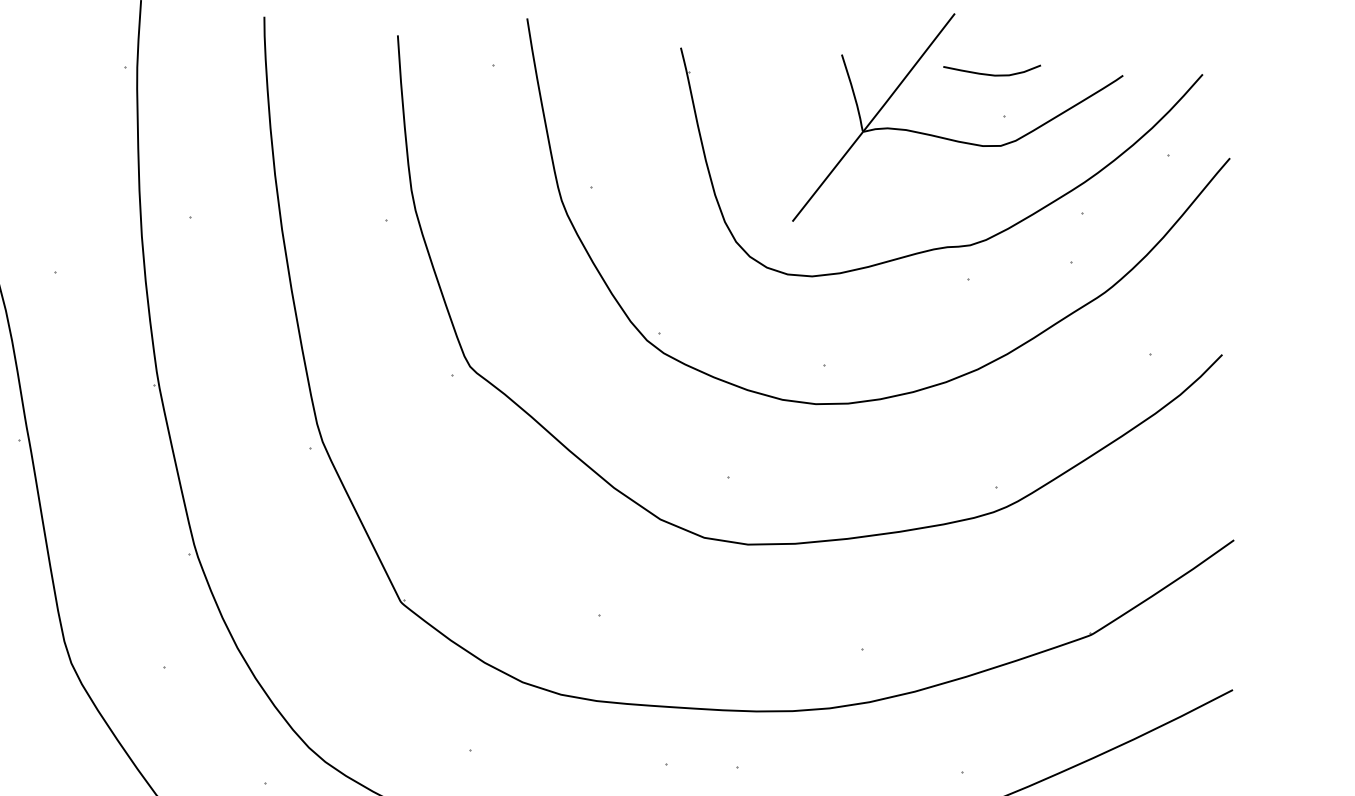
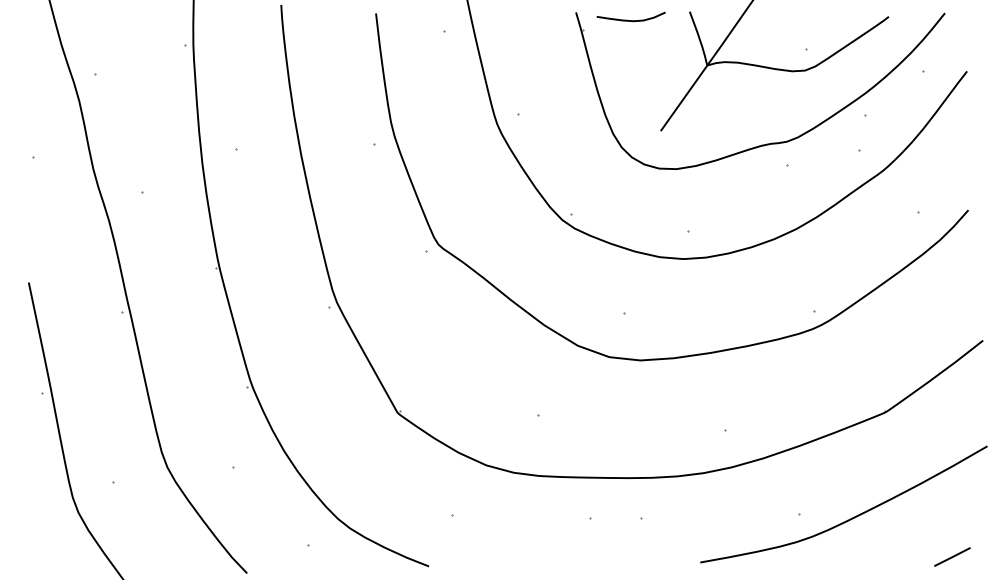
curve: (990, 74) -> (630, 20), moved

